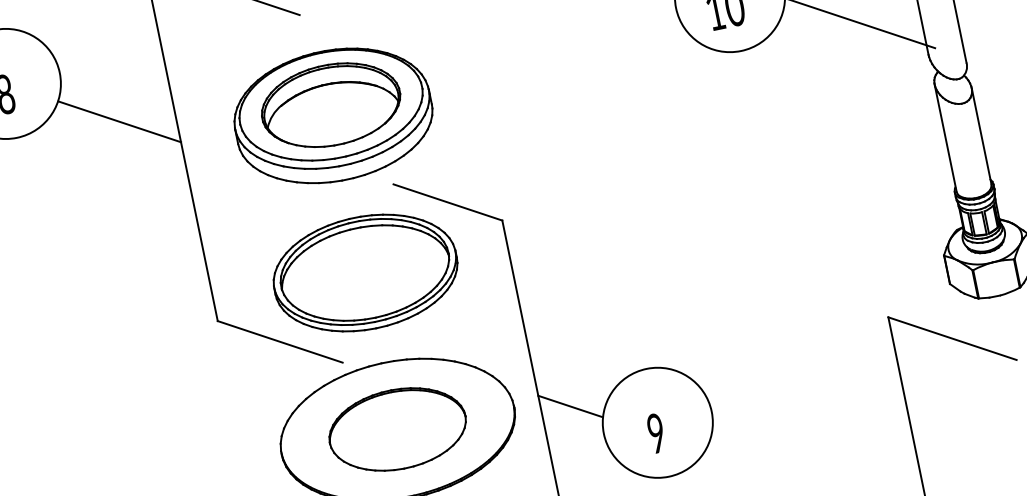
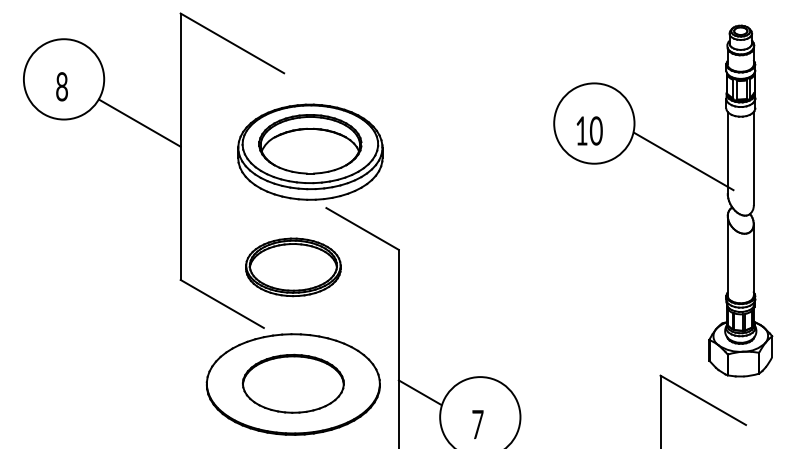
part: (333, 114) -> (310, 151), moved
part: (365, 273) -> (293, 267), size x0.7
text: (656, 433) -> (477, 424), 9 -> 7

